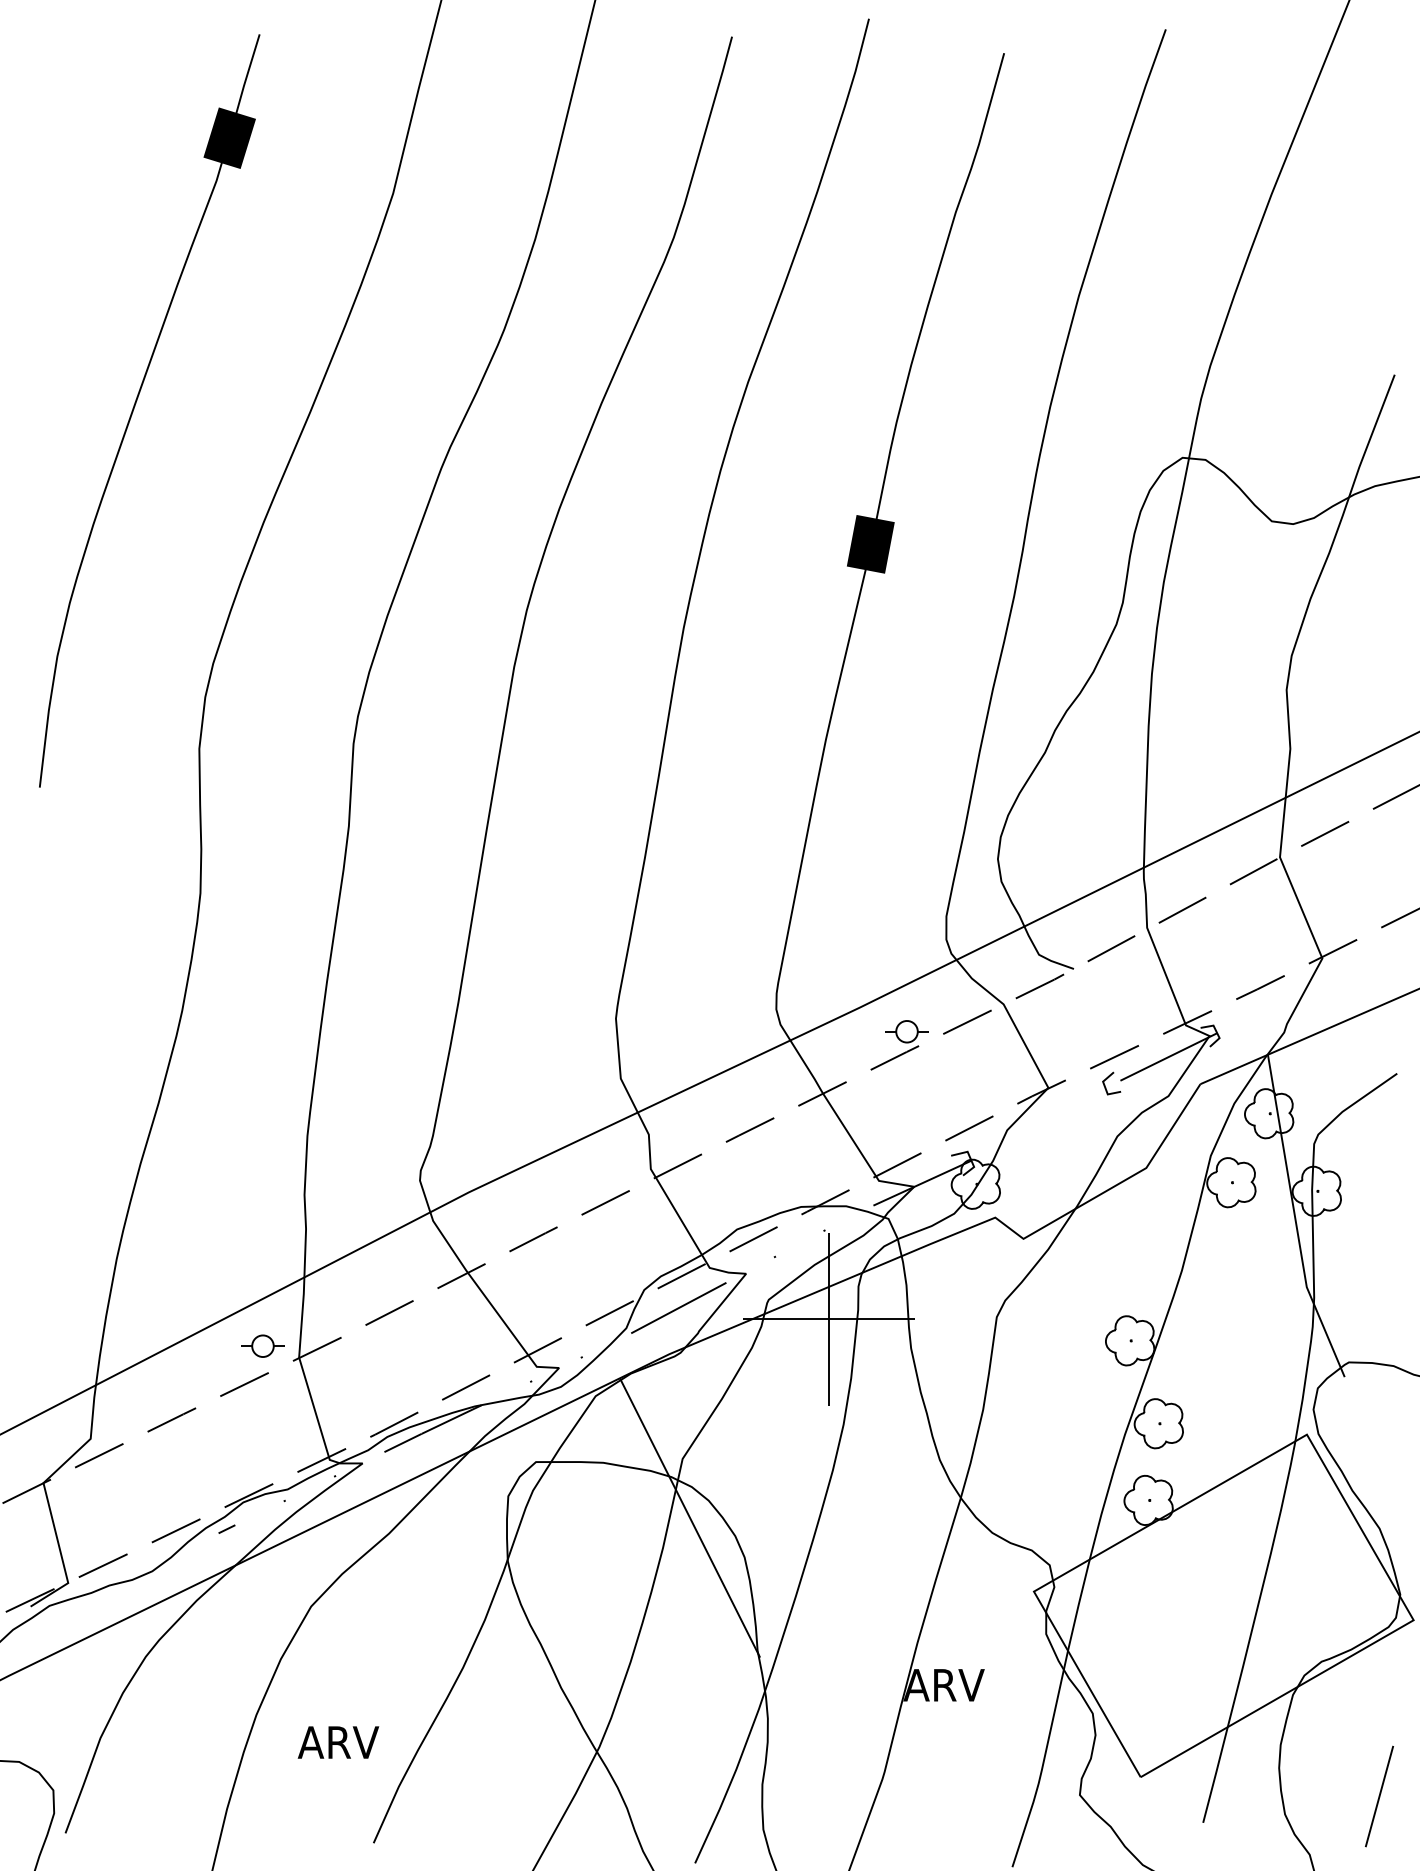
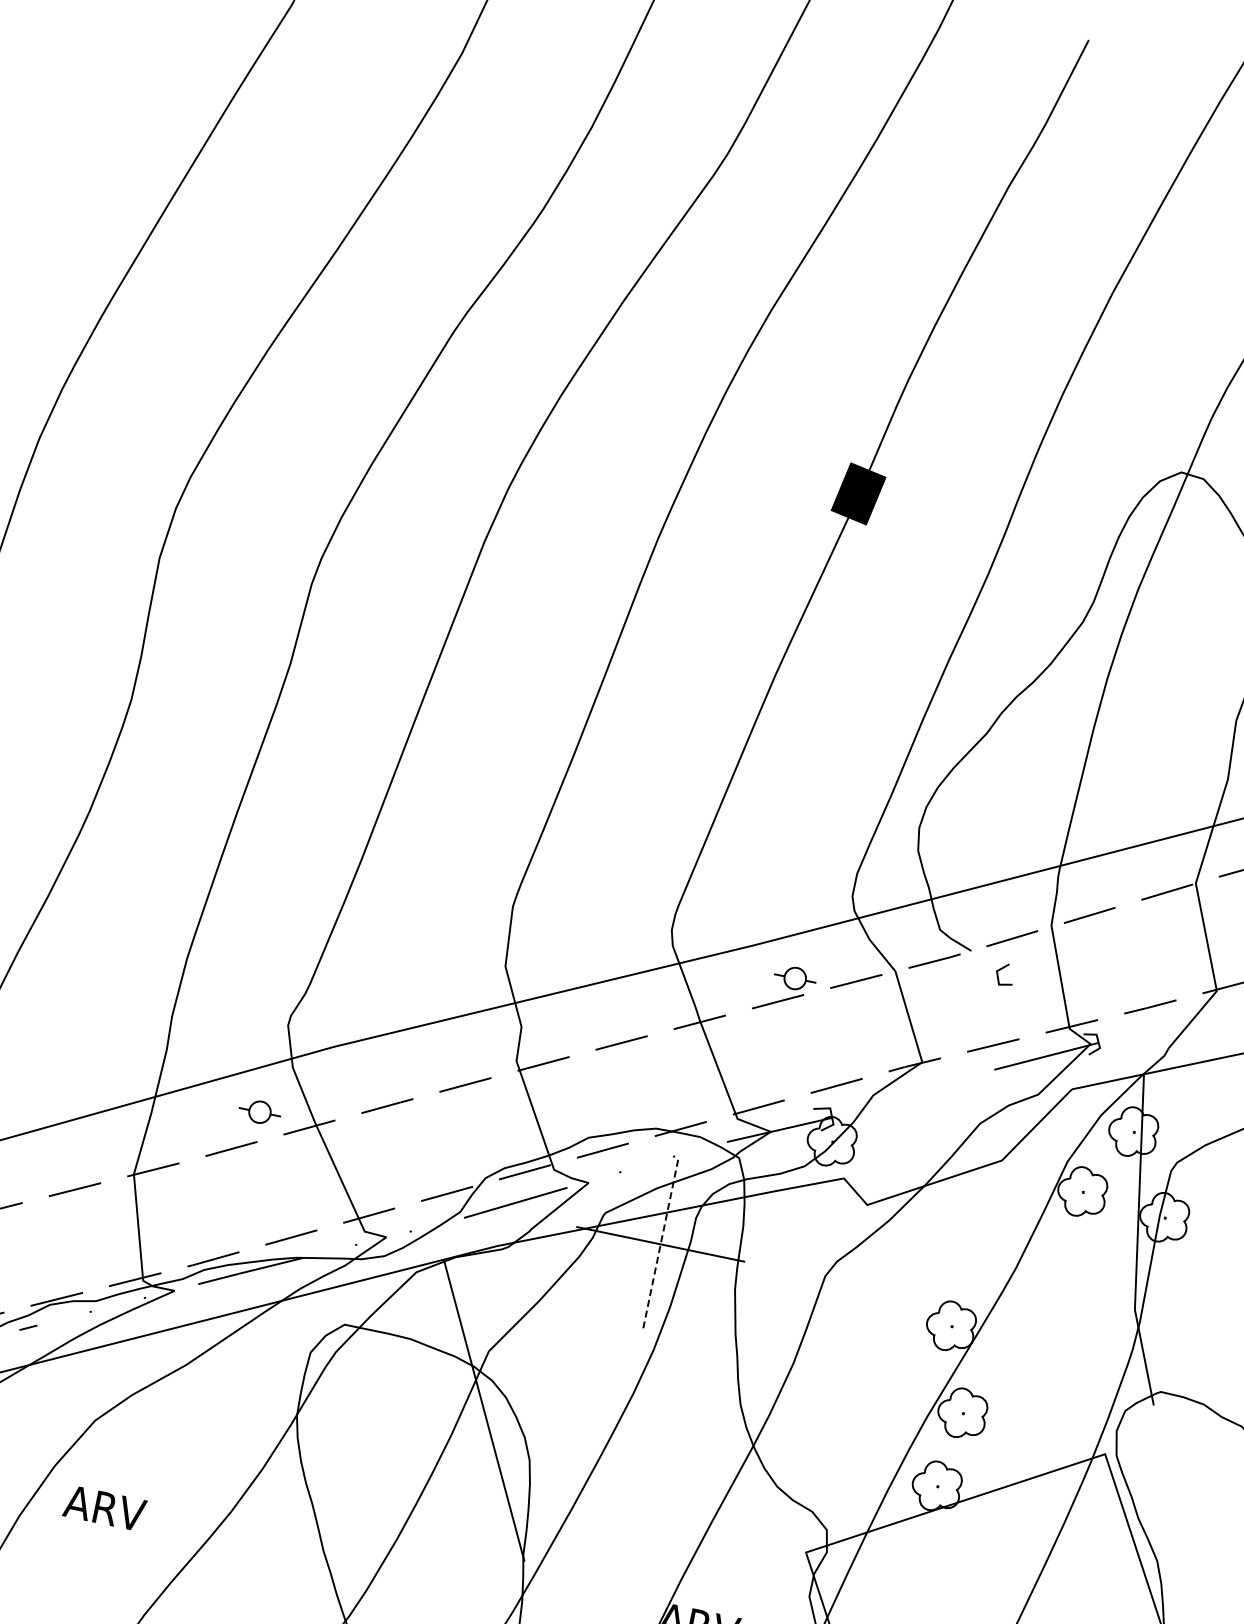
line: (1107, 1079) -> (1001, 969), moved
line: (829, 1319) -> (660, 1244), solid -> dashed
part: (262, 1345) -> (259, 1111), moved
text: (338, 1742) -> (104, 1508), moved

